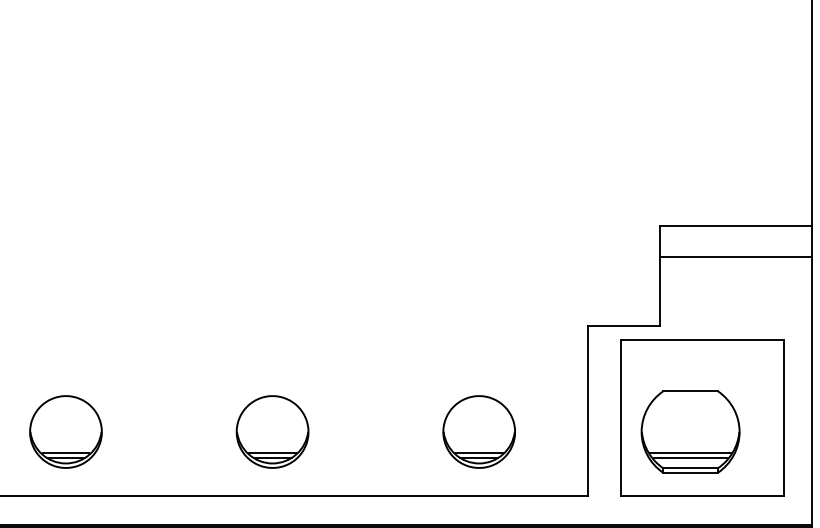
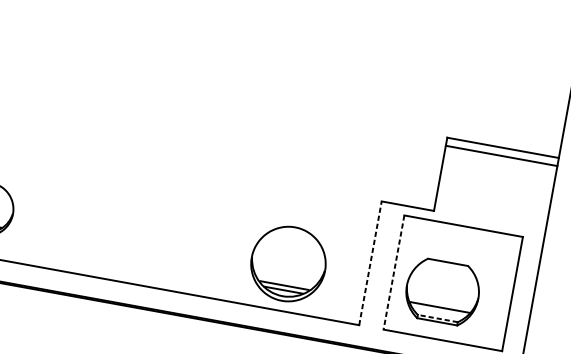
line: (735, 257) -> (501, 156), moved
line: (587, 411) -> (370, 263), solid -> dashed
line: (621, 418) -> (394, 273), solid -> dashed
part: (272, 431) -> (137, 236), removed
part: (478, 431) -> (287, 263), size x1.4
line: (690, 457) -> (439, 310), removed
line: (690, 468) -> (437, 318), solid -> dashed

